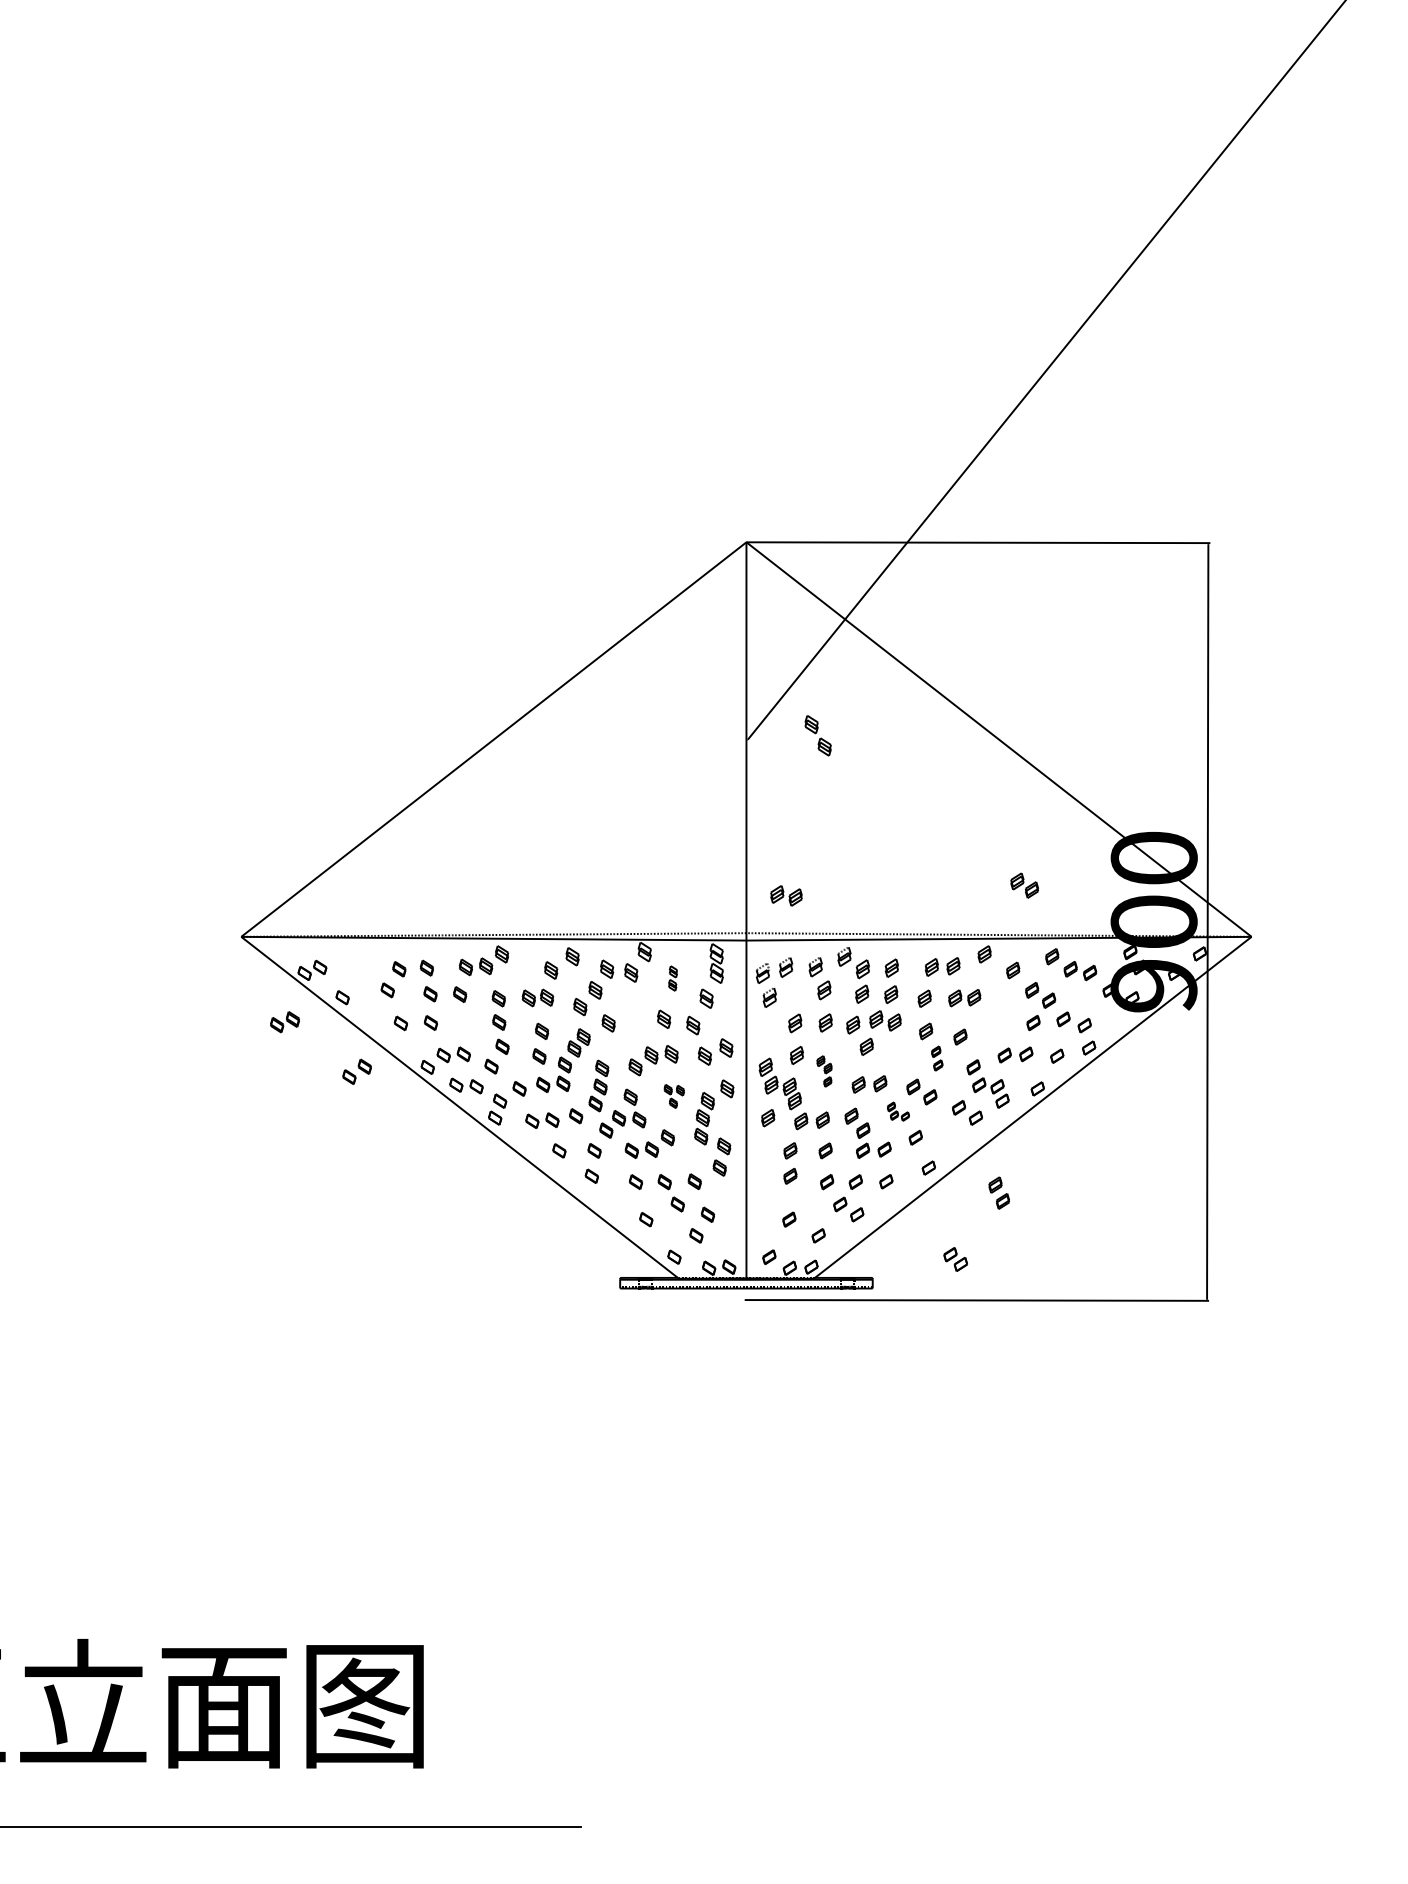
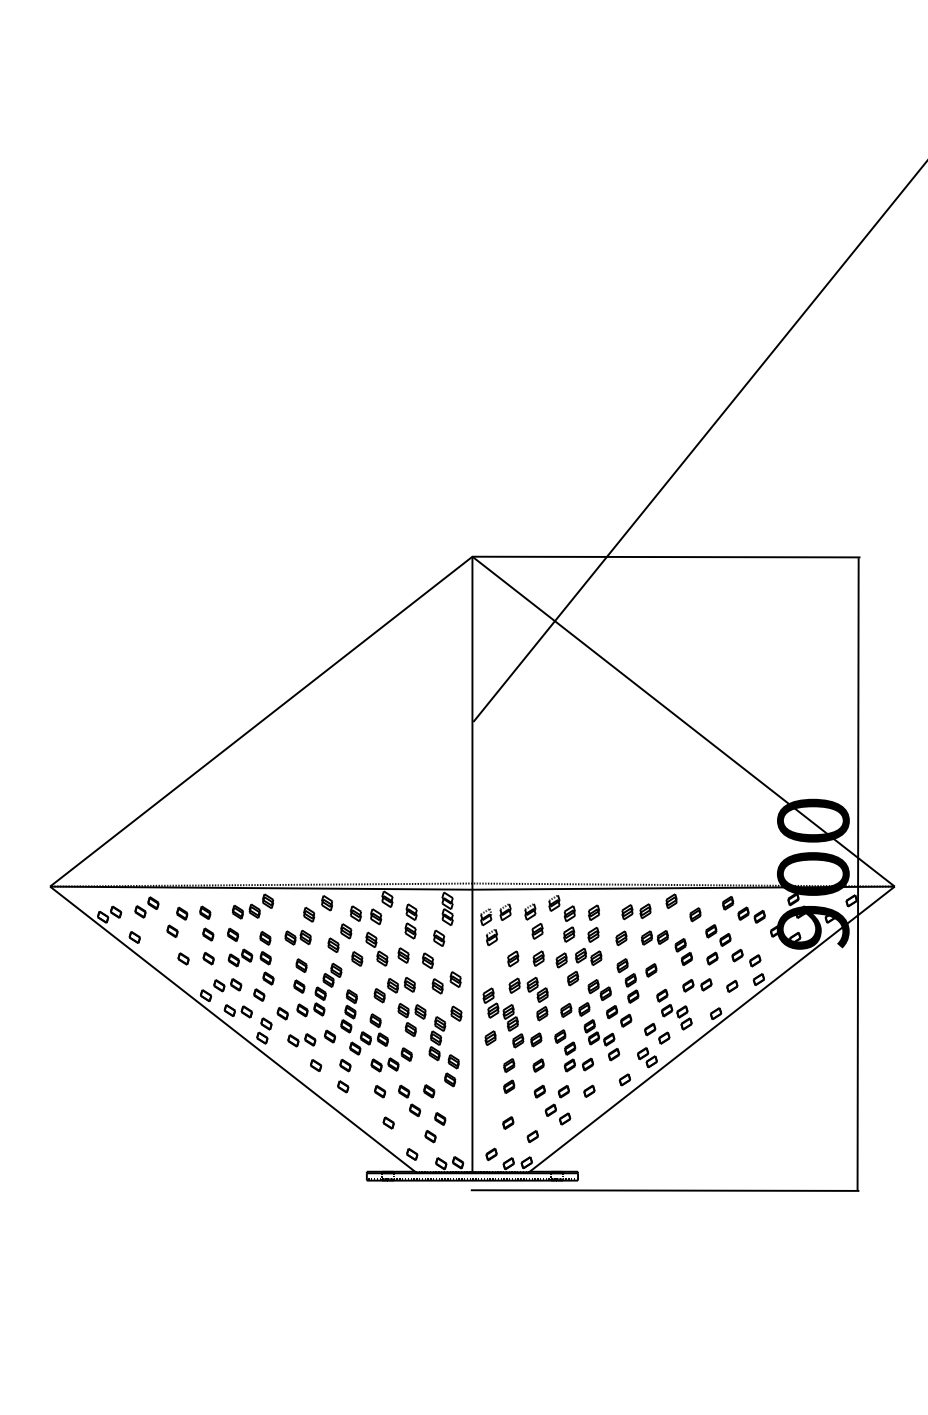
part: (817, 735) -> (376, 949), moved
part: (1024, 885) -> (599, 989), moved
part: (786, 895) -> (505, 852), removed
part: (672, 978) -> (410, 921), size x1.67
part: (284, 1022) -> (240, 958), moved
part: (936, 1058) -> (631, 988), size x1.43
part: (356, 1071) -> (146, 907), moved
part: (824, 1071) -> (537, 999), size x1.67
part: (674, 1096) -> (412, 1020), size x1.67
part: (898, 1111) -> (599, 1032), size x1.67
part: (998, 1192) -> (683, 951), moved
part: (955, 1259) -> (647, 1057), moved

